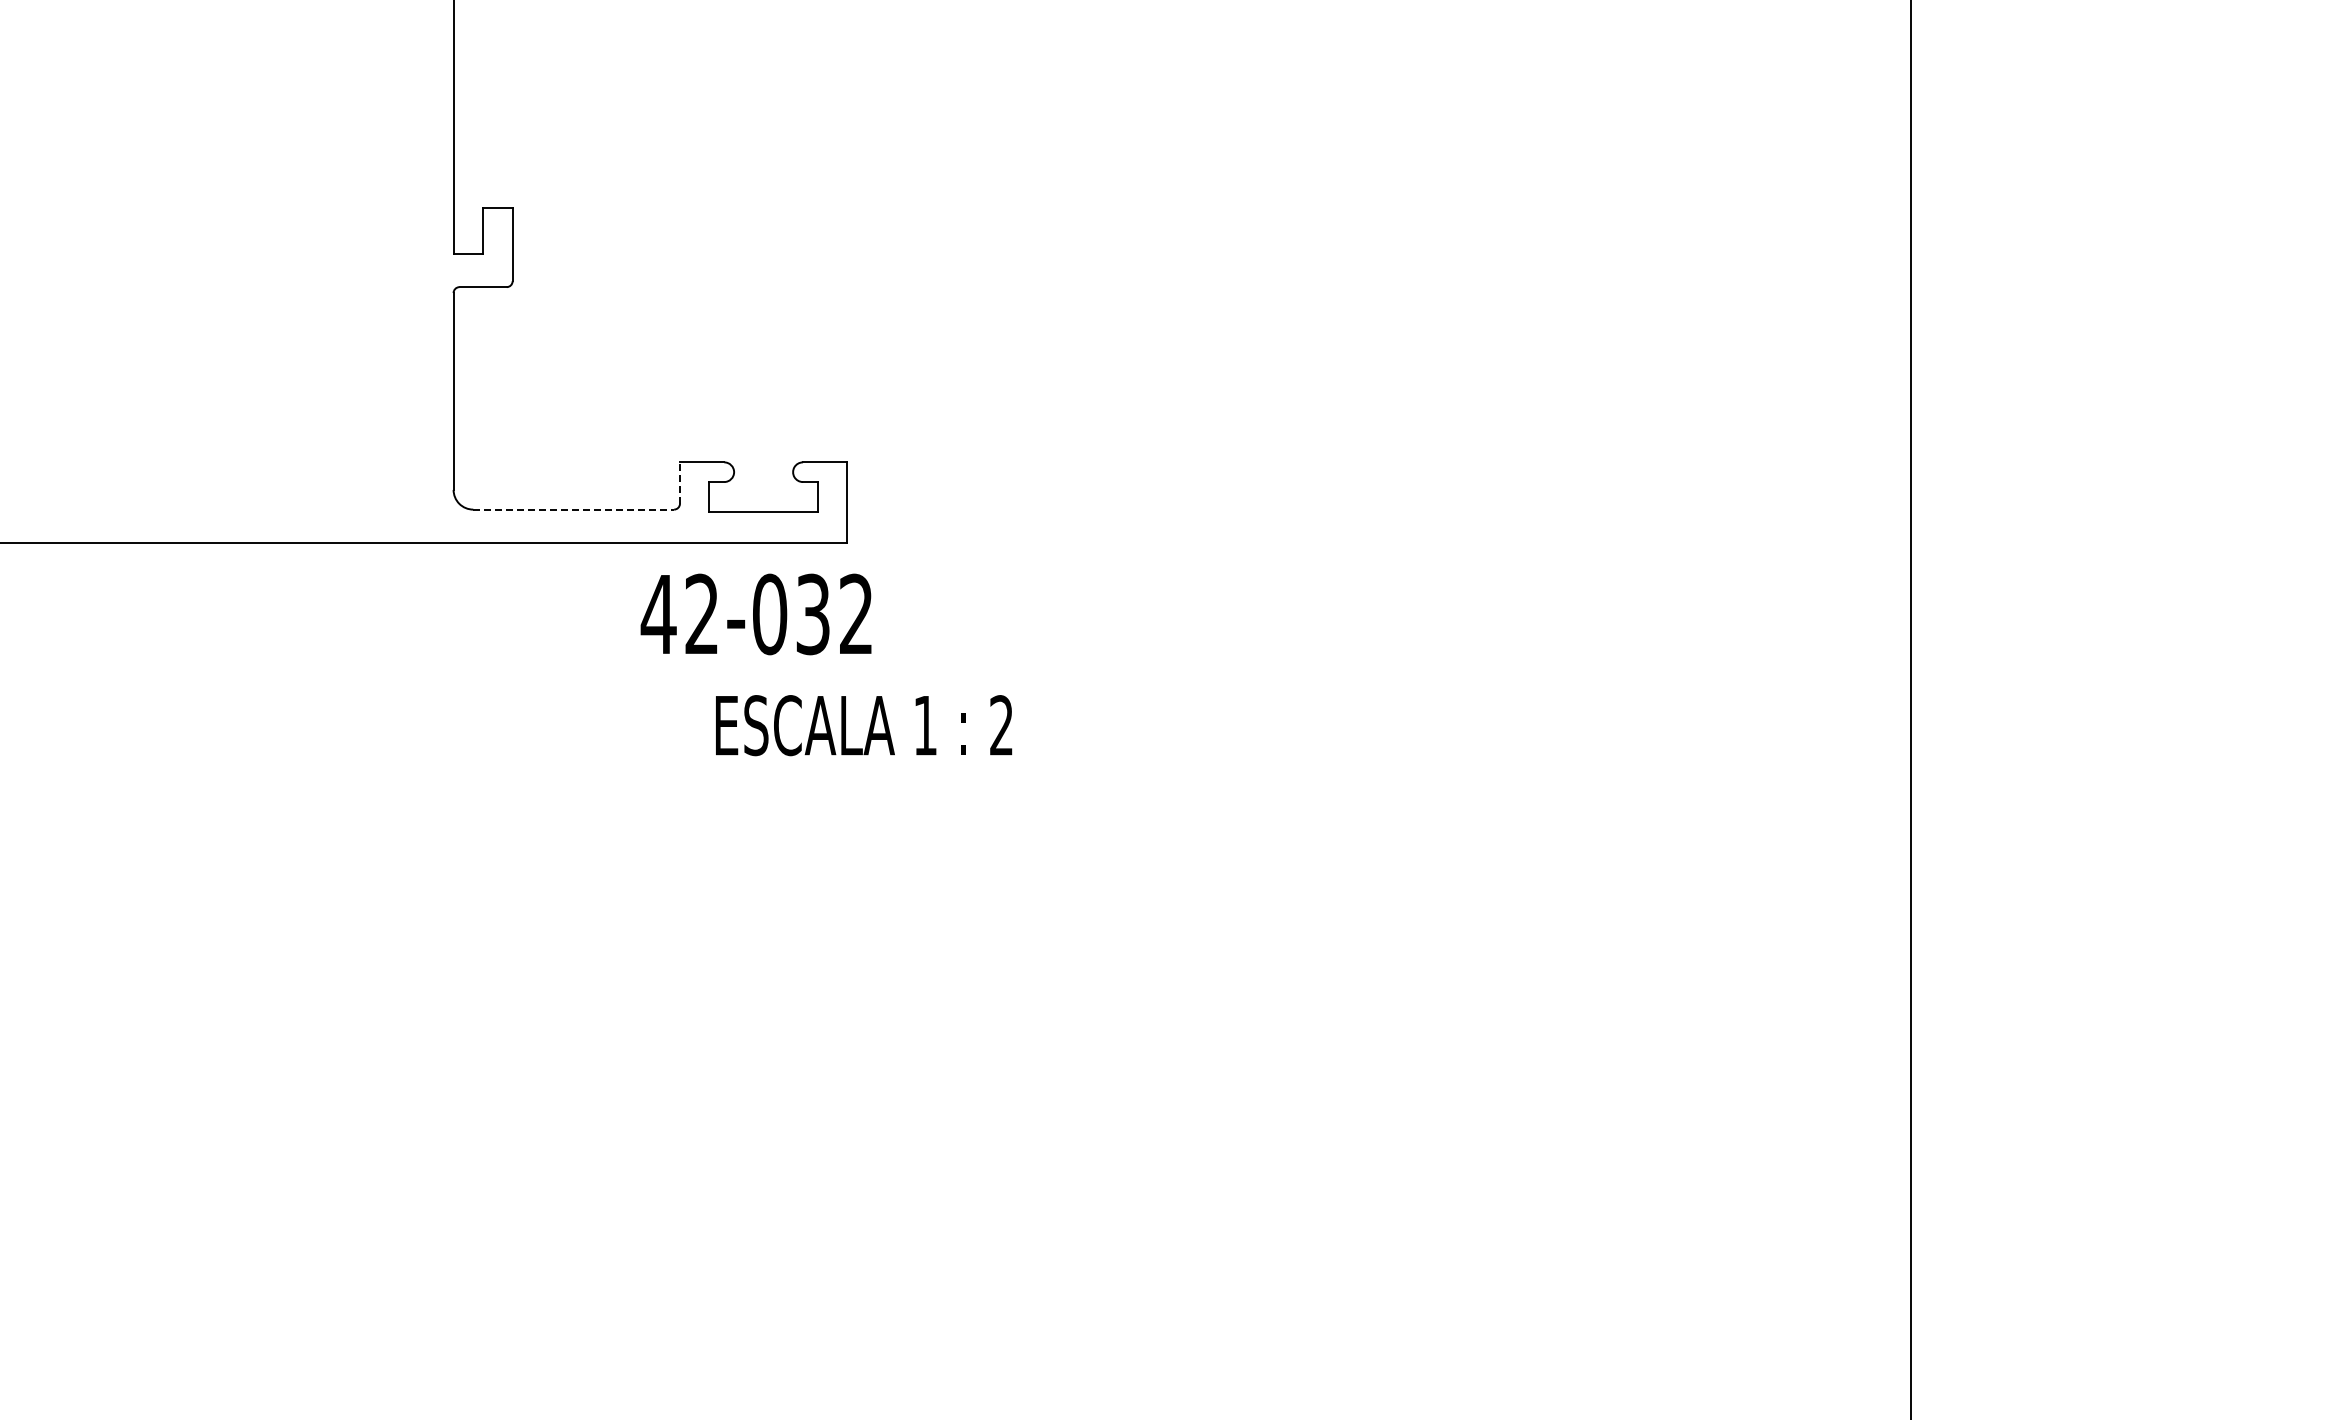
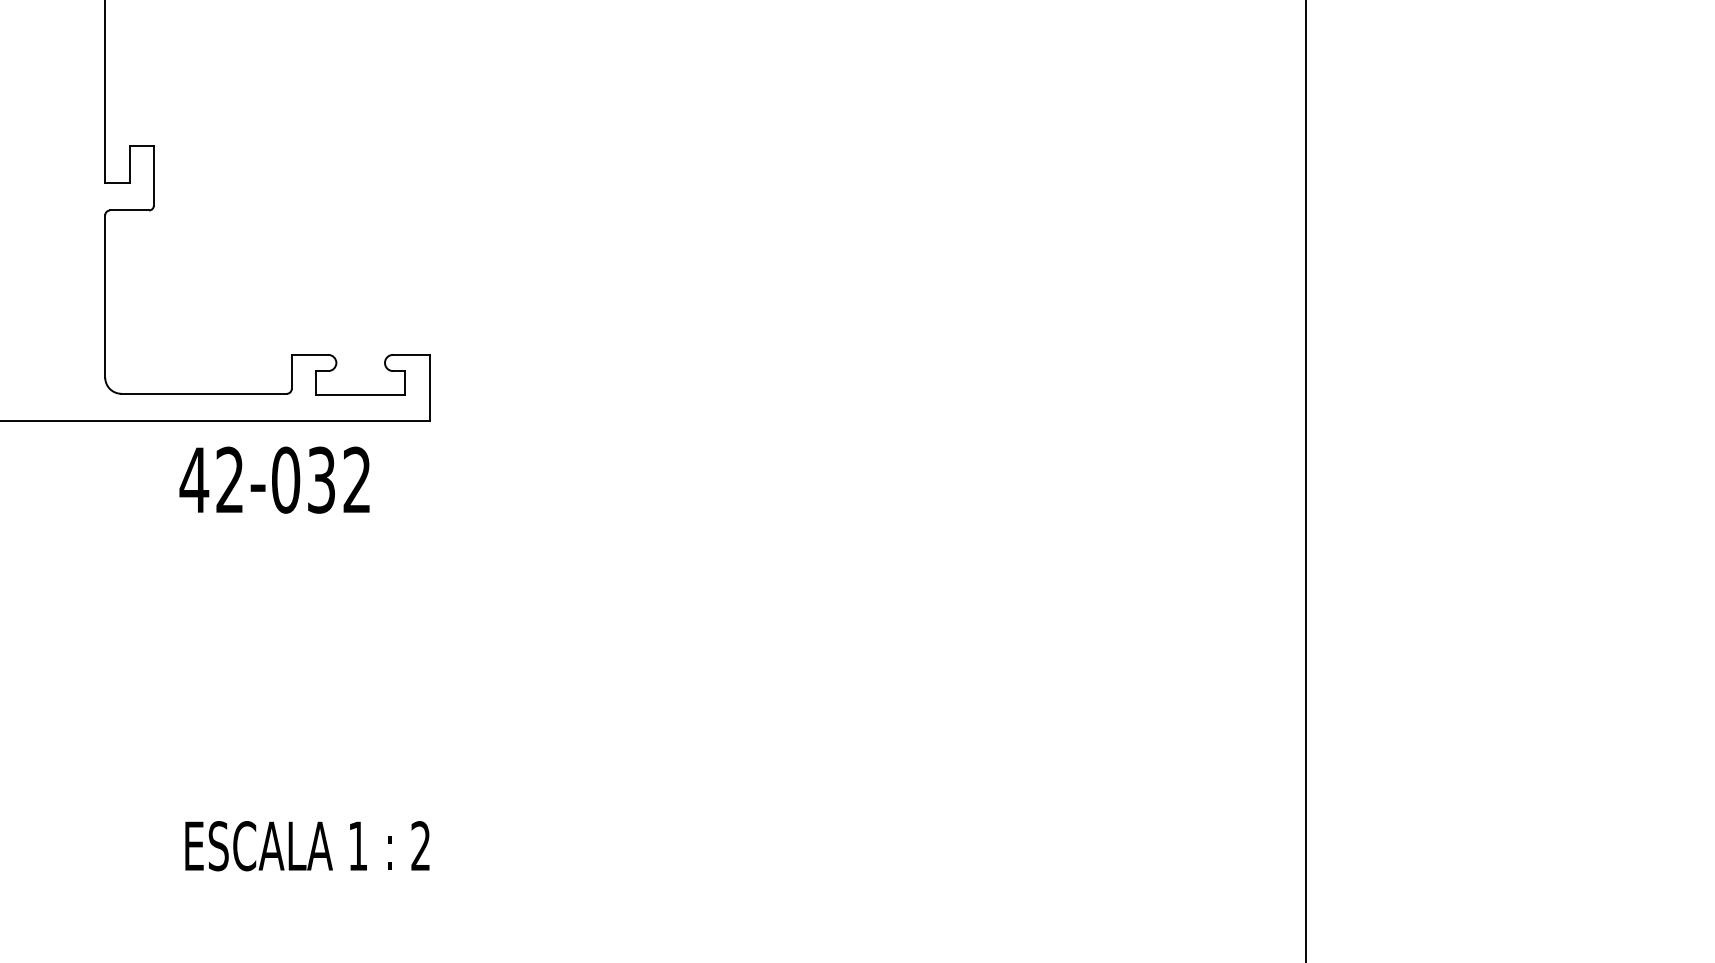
line: (680, 483) -> (292, 372), dashed -> solid
line: (574, 509) -> (204, 393), dashed -> solid
text: (755, 614) -> (274, 480), moved
text: (864, 725) -> (307, 846), moved

